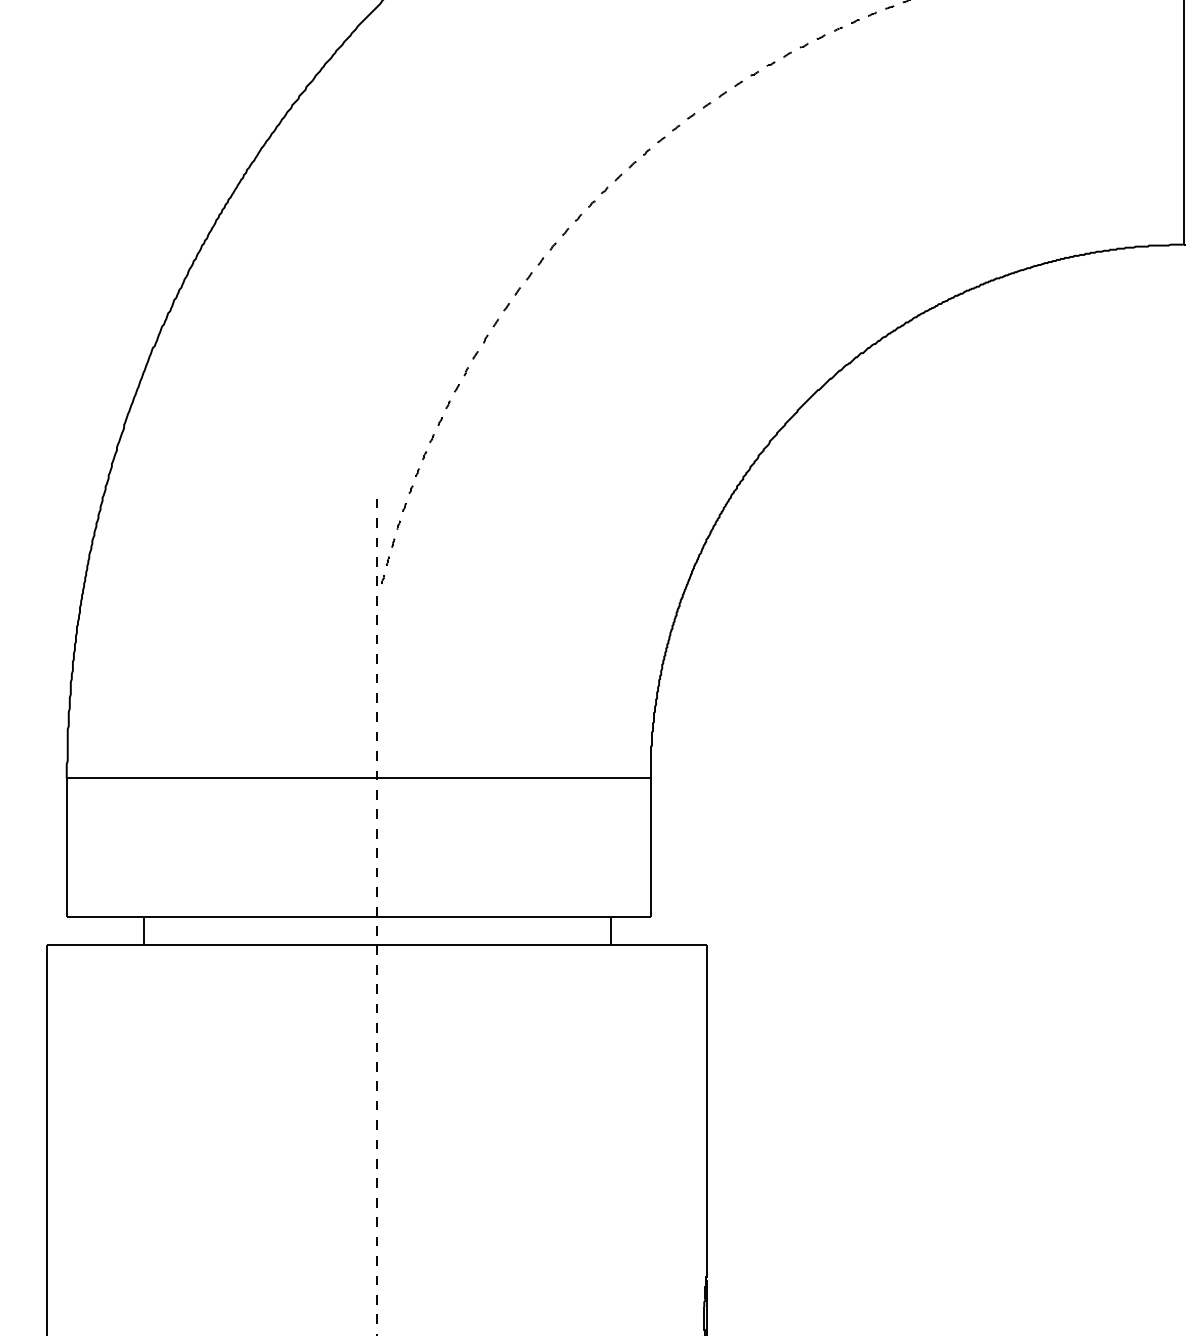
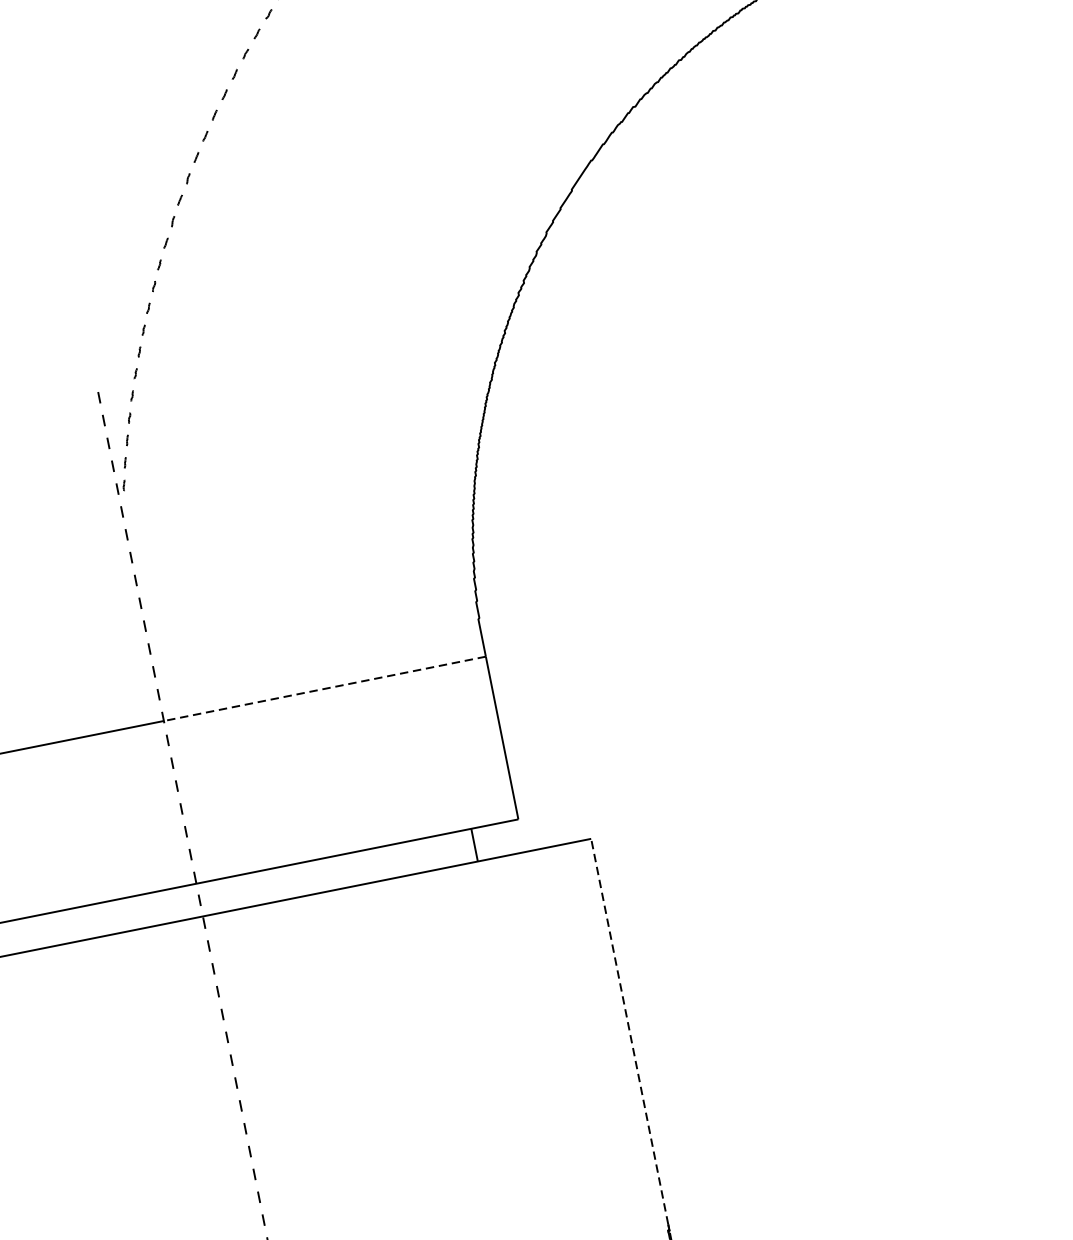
line: (514, 778) -> (325, 688), solid -> dashed
line: (707, 1108) -> (629, 1031), solid -> dashed

